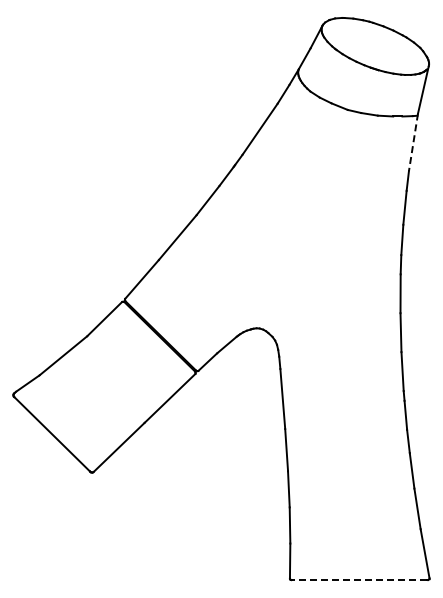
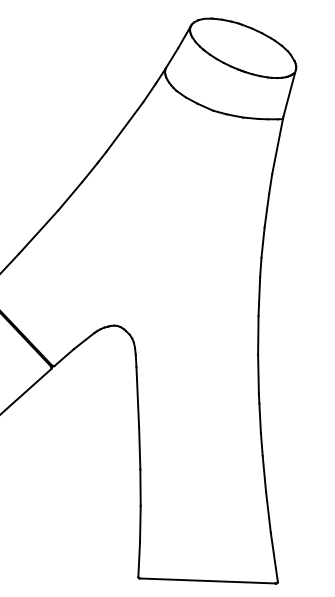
line: (413, 142) -> (277, 145), dashed -> solid
line: (359, 580) -> (207, 581), dashed -> solid

